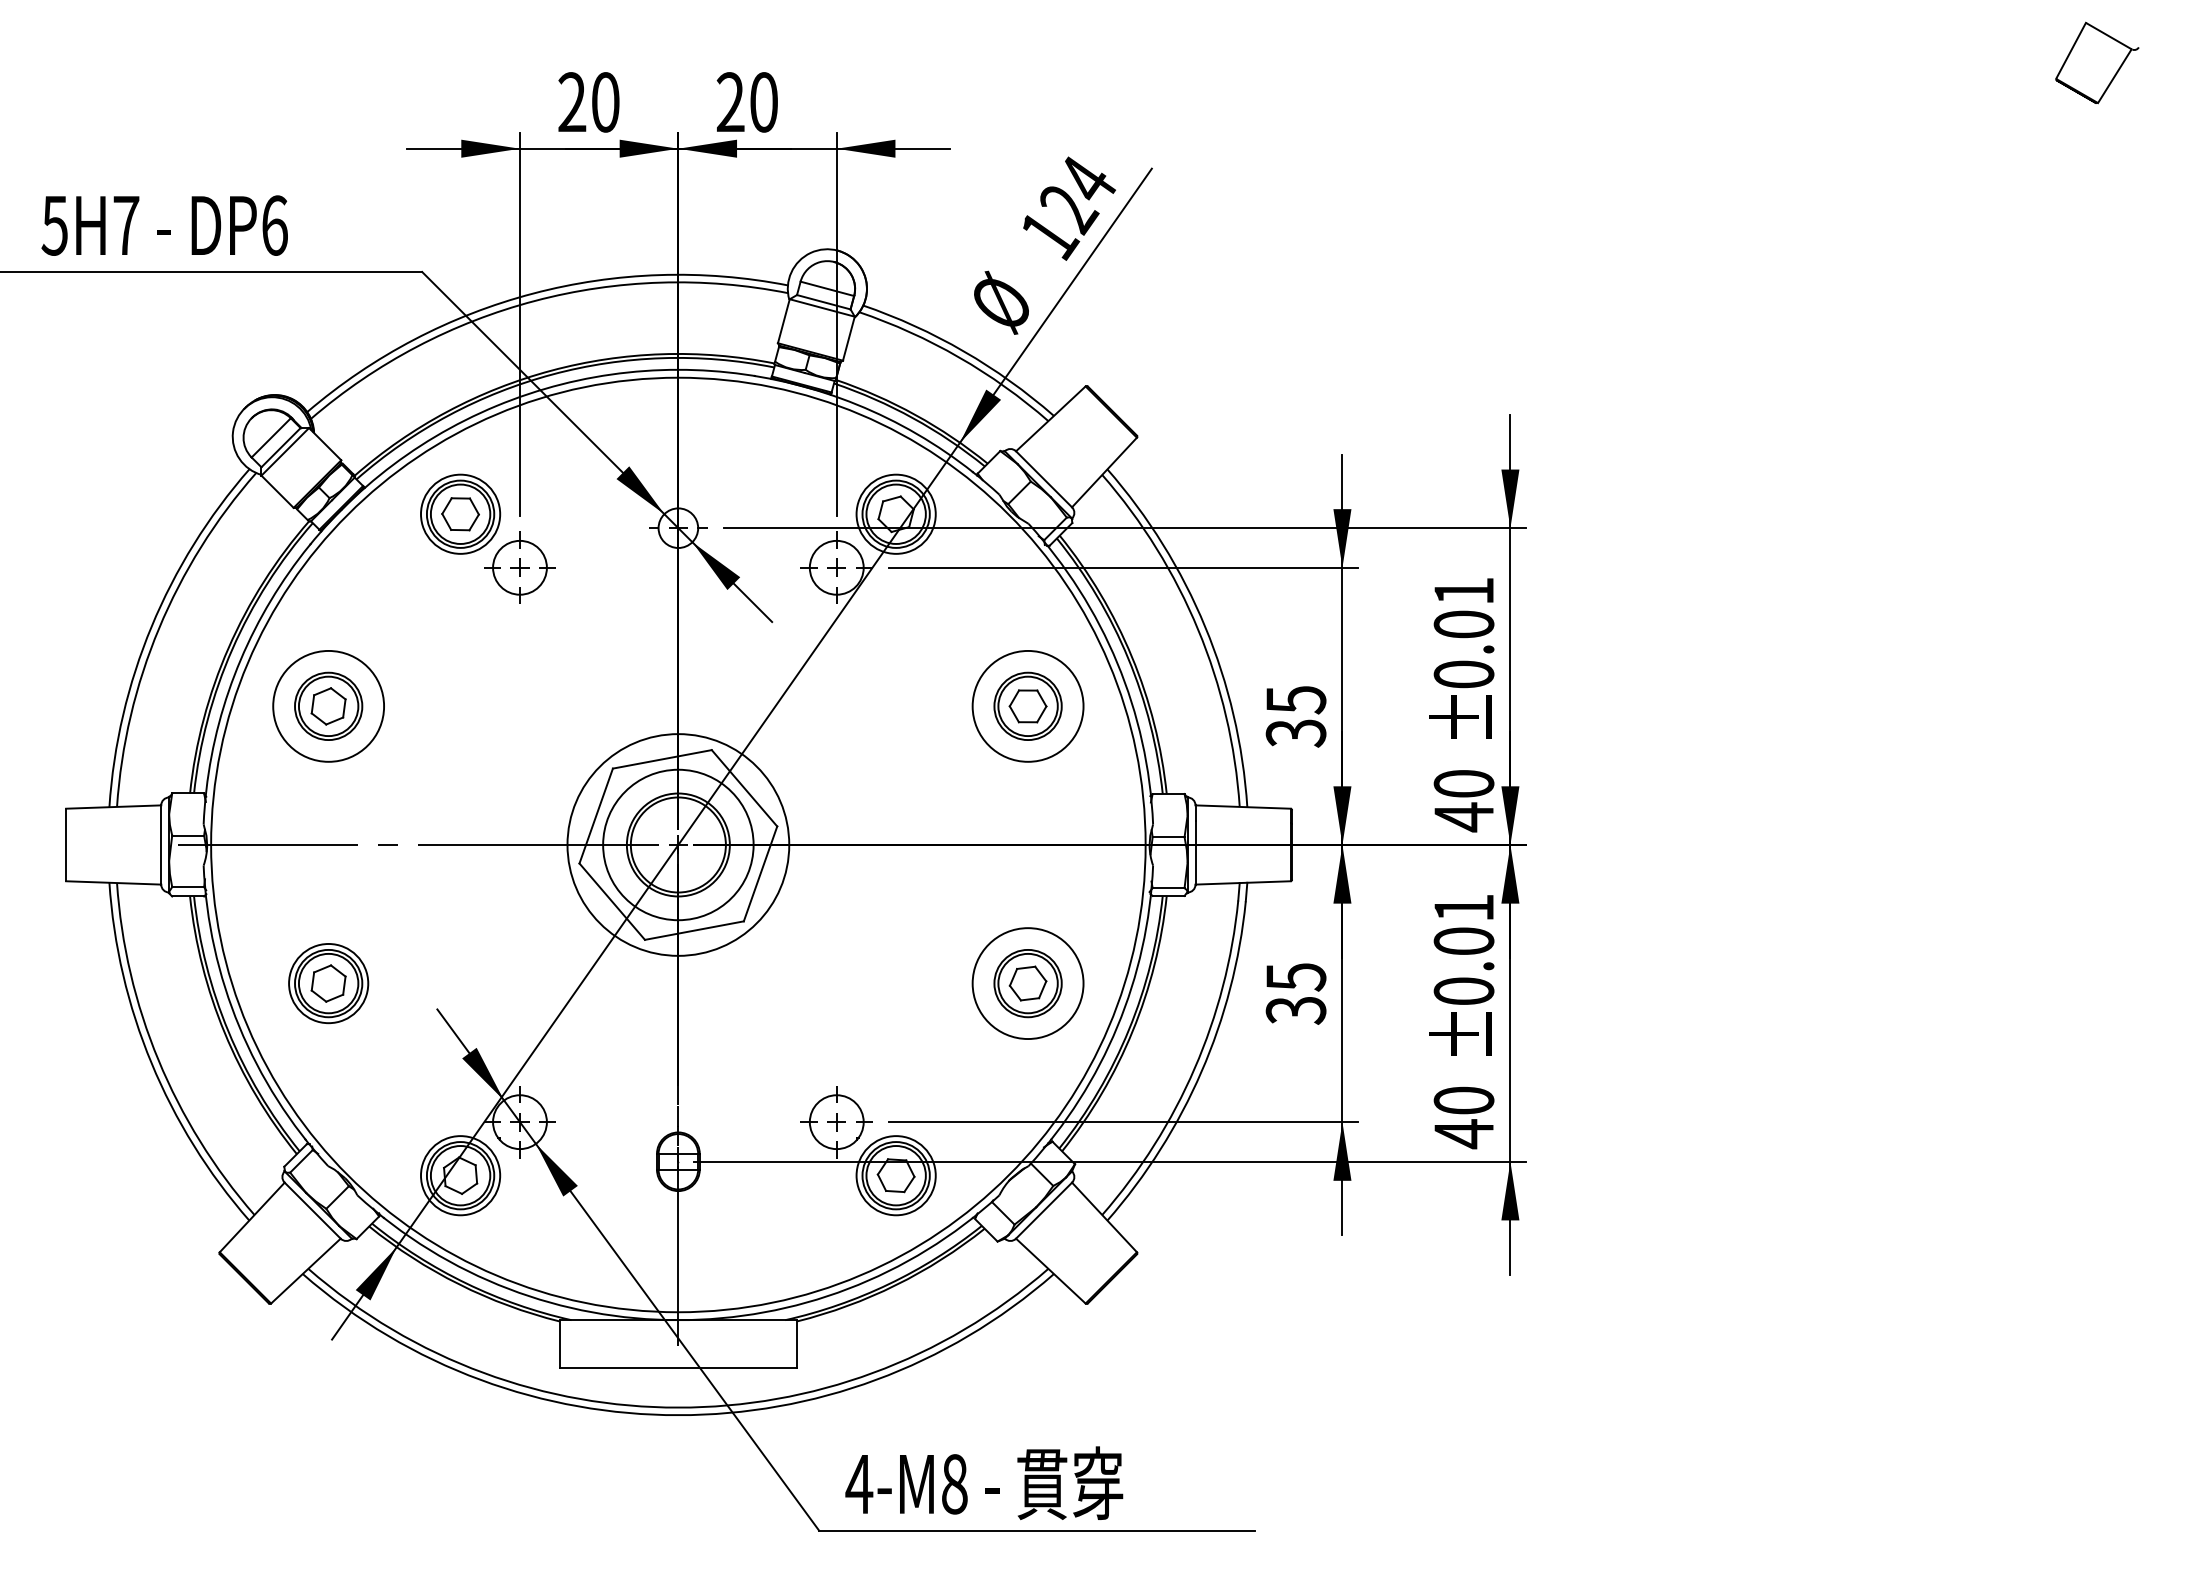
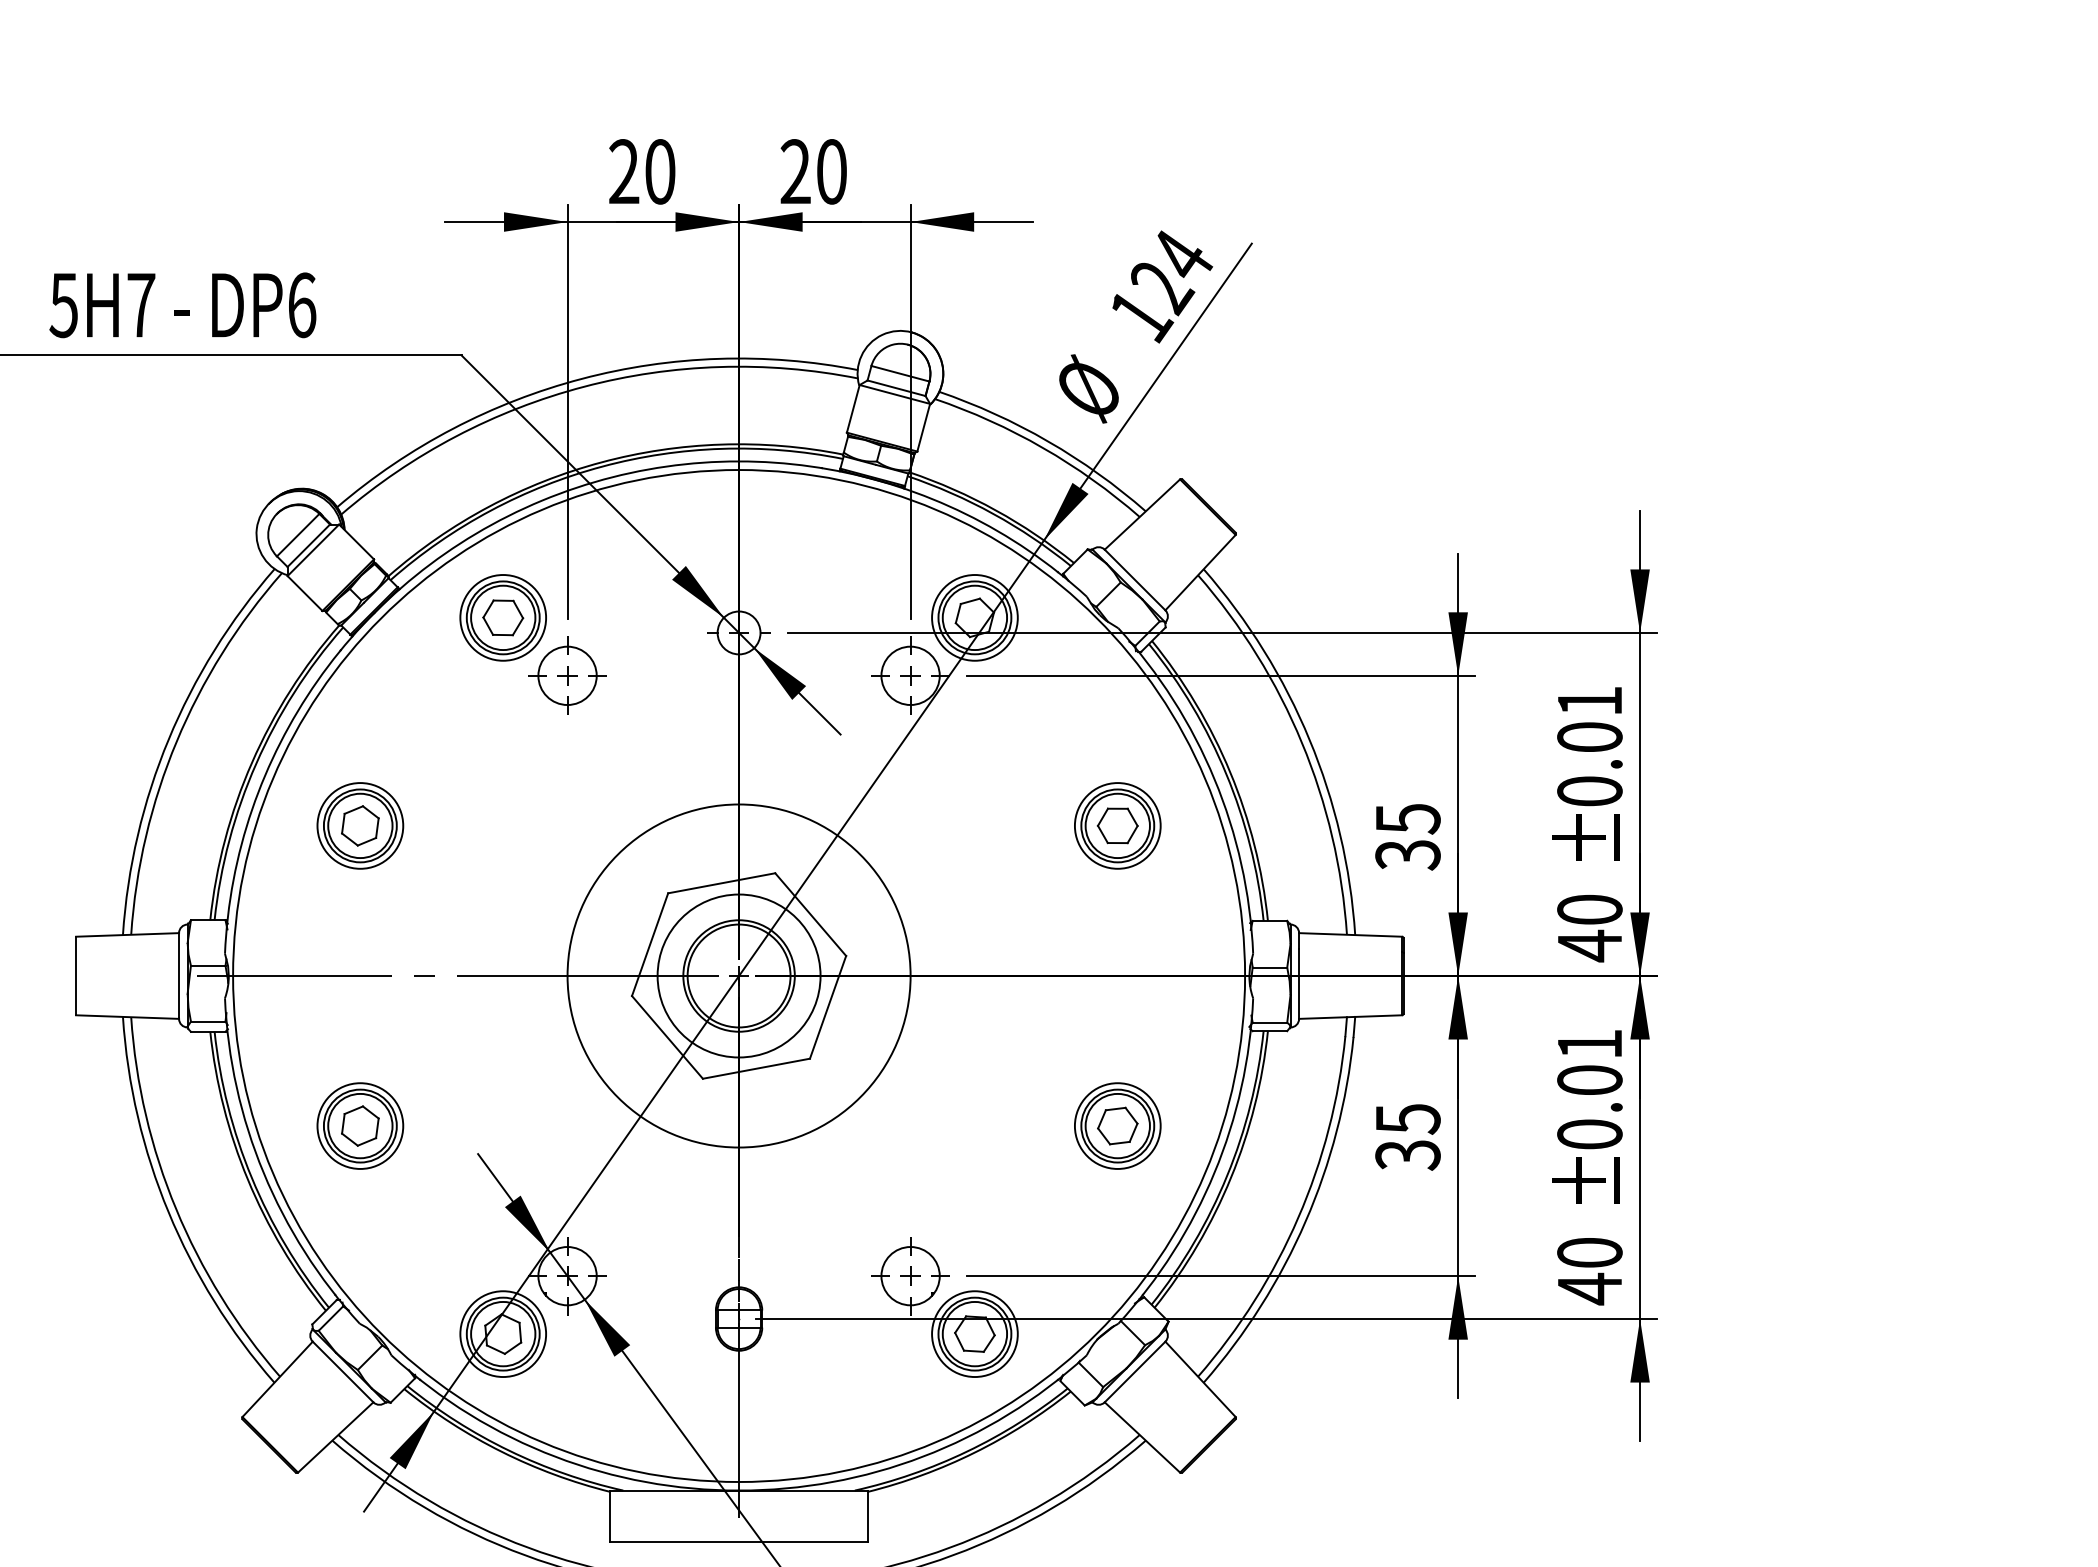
circle: (328, 706) -> (360, 826), size x0.71
circle: (1027, 706) -> (1117, 826), size x0.71
circle: (677, 844) -> (738, 975), size x1.43
circle: (1027, 983) -> (1117, 1125), size x0.71

